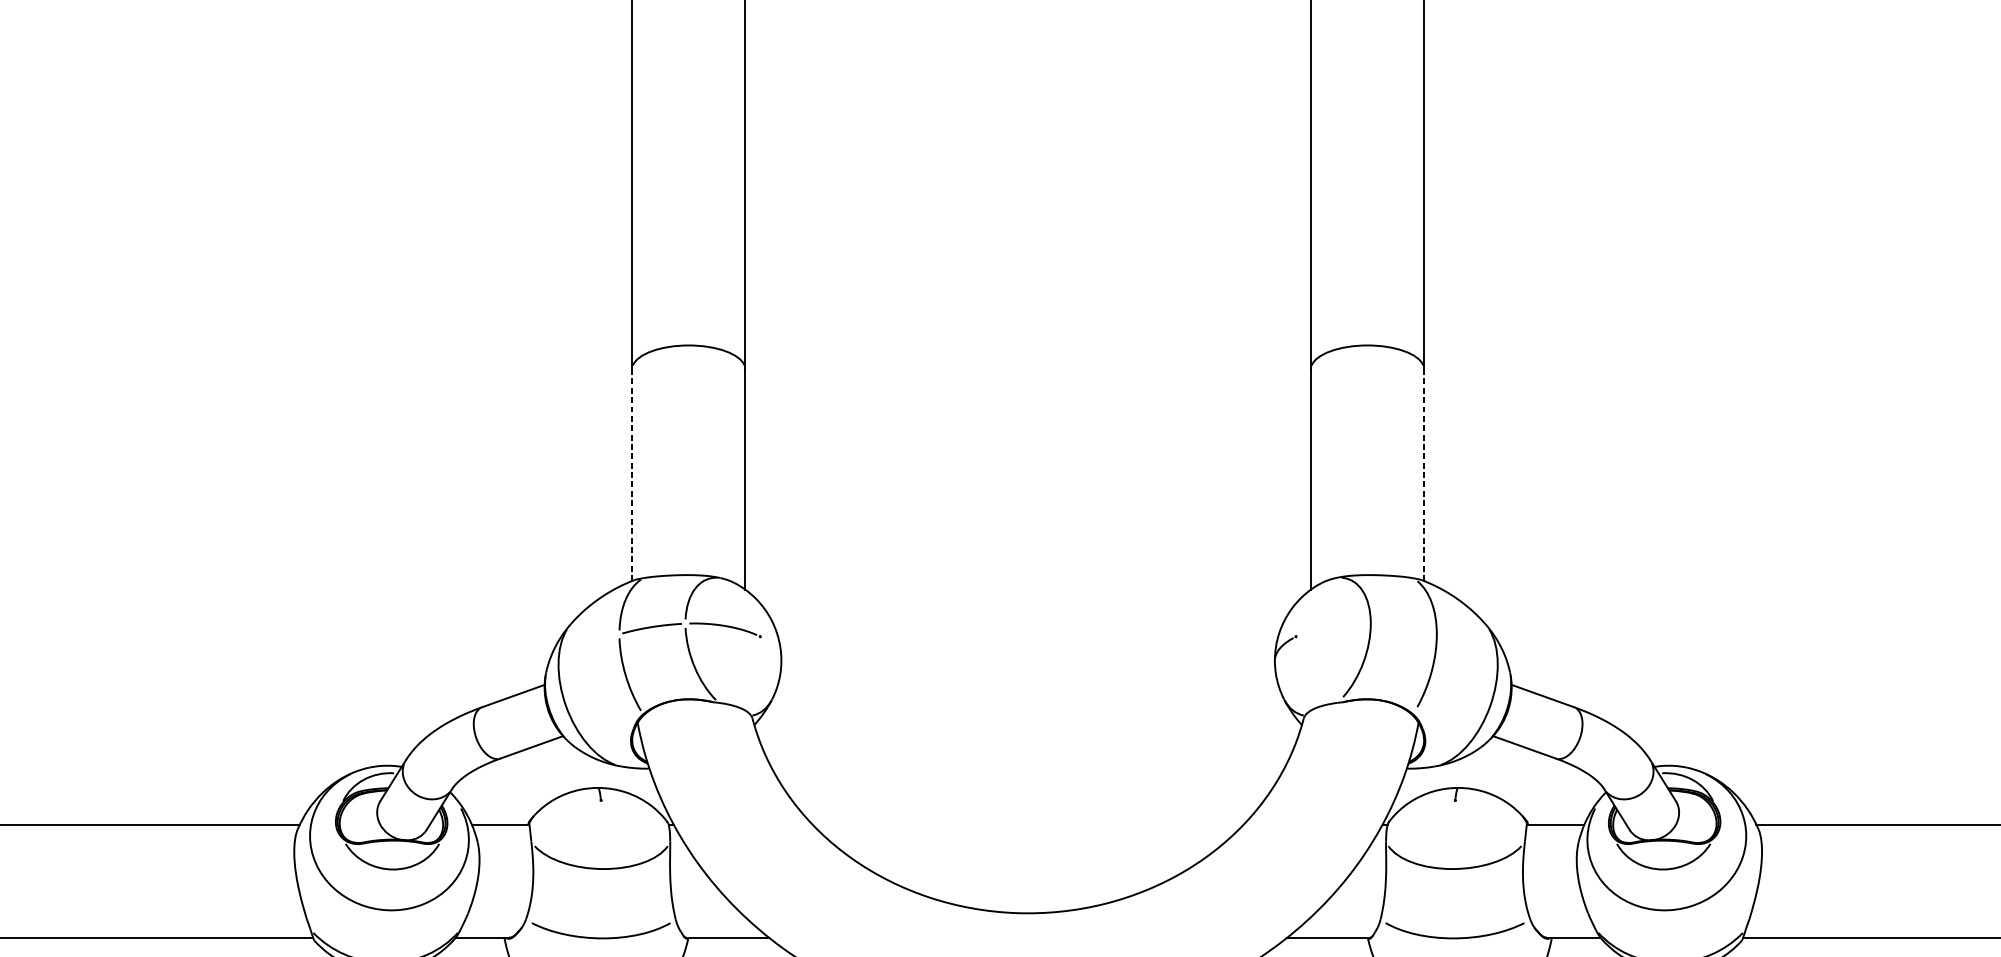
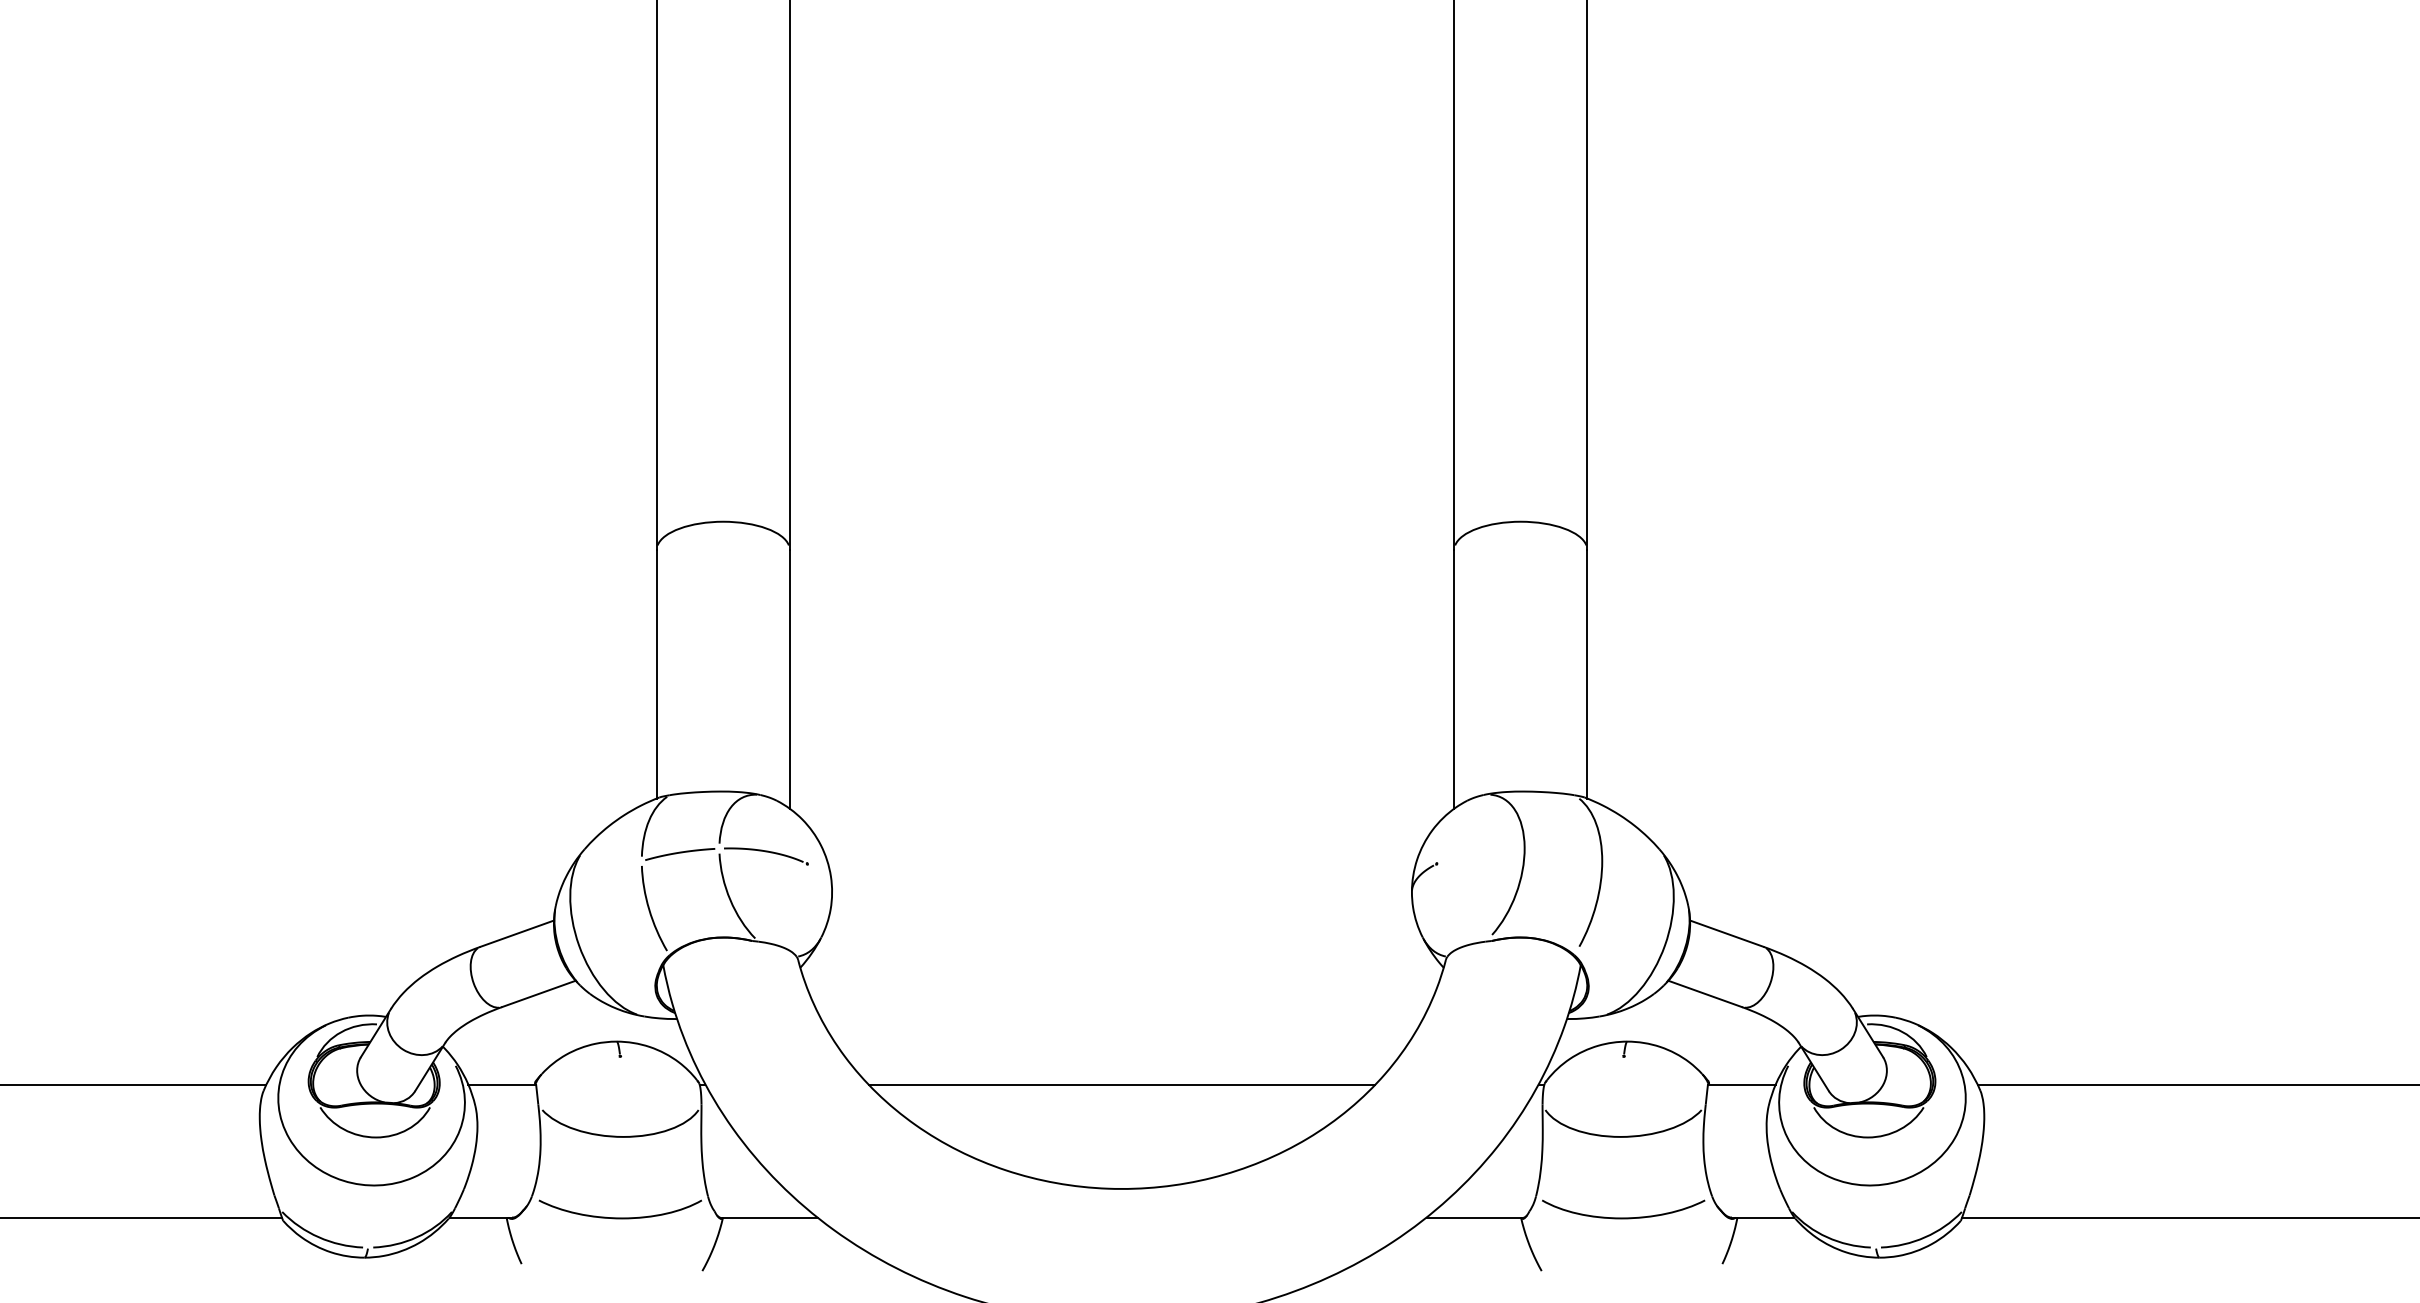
line: (631, 474) -> (656, 673), dashed -> solid
line: (1424, 474) -> (1587, 673), dashed -> solid
line: (1027, 824) -> (1121, 1084), added

